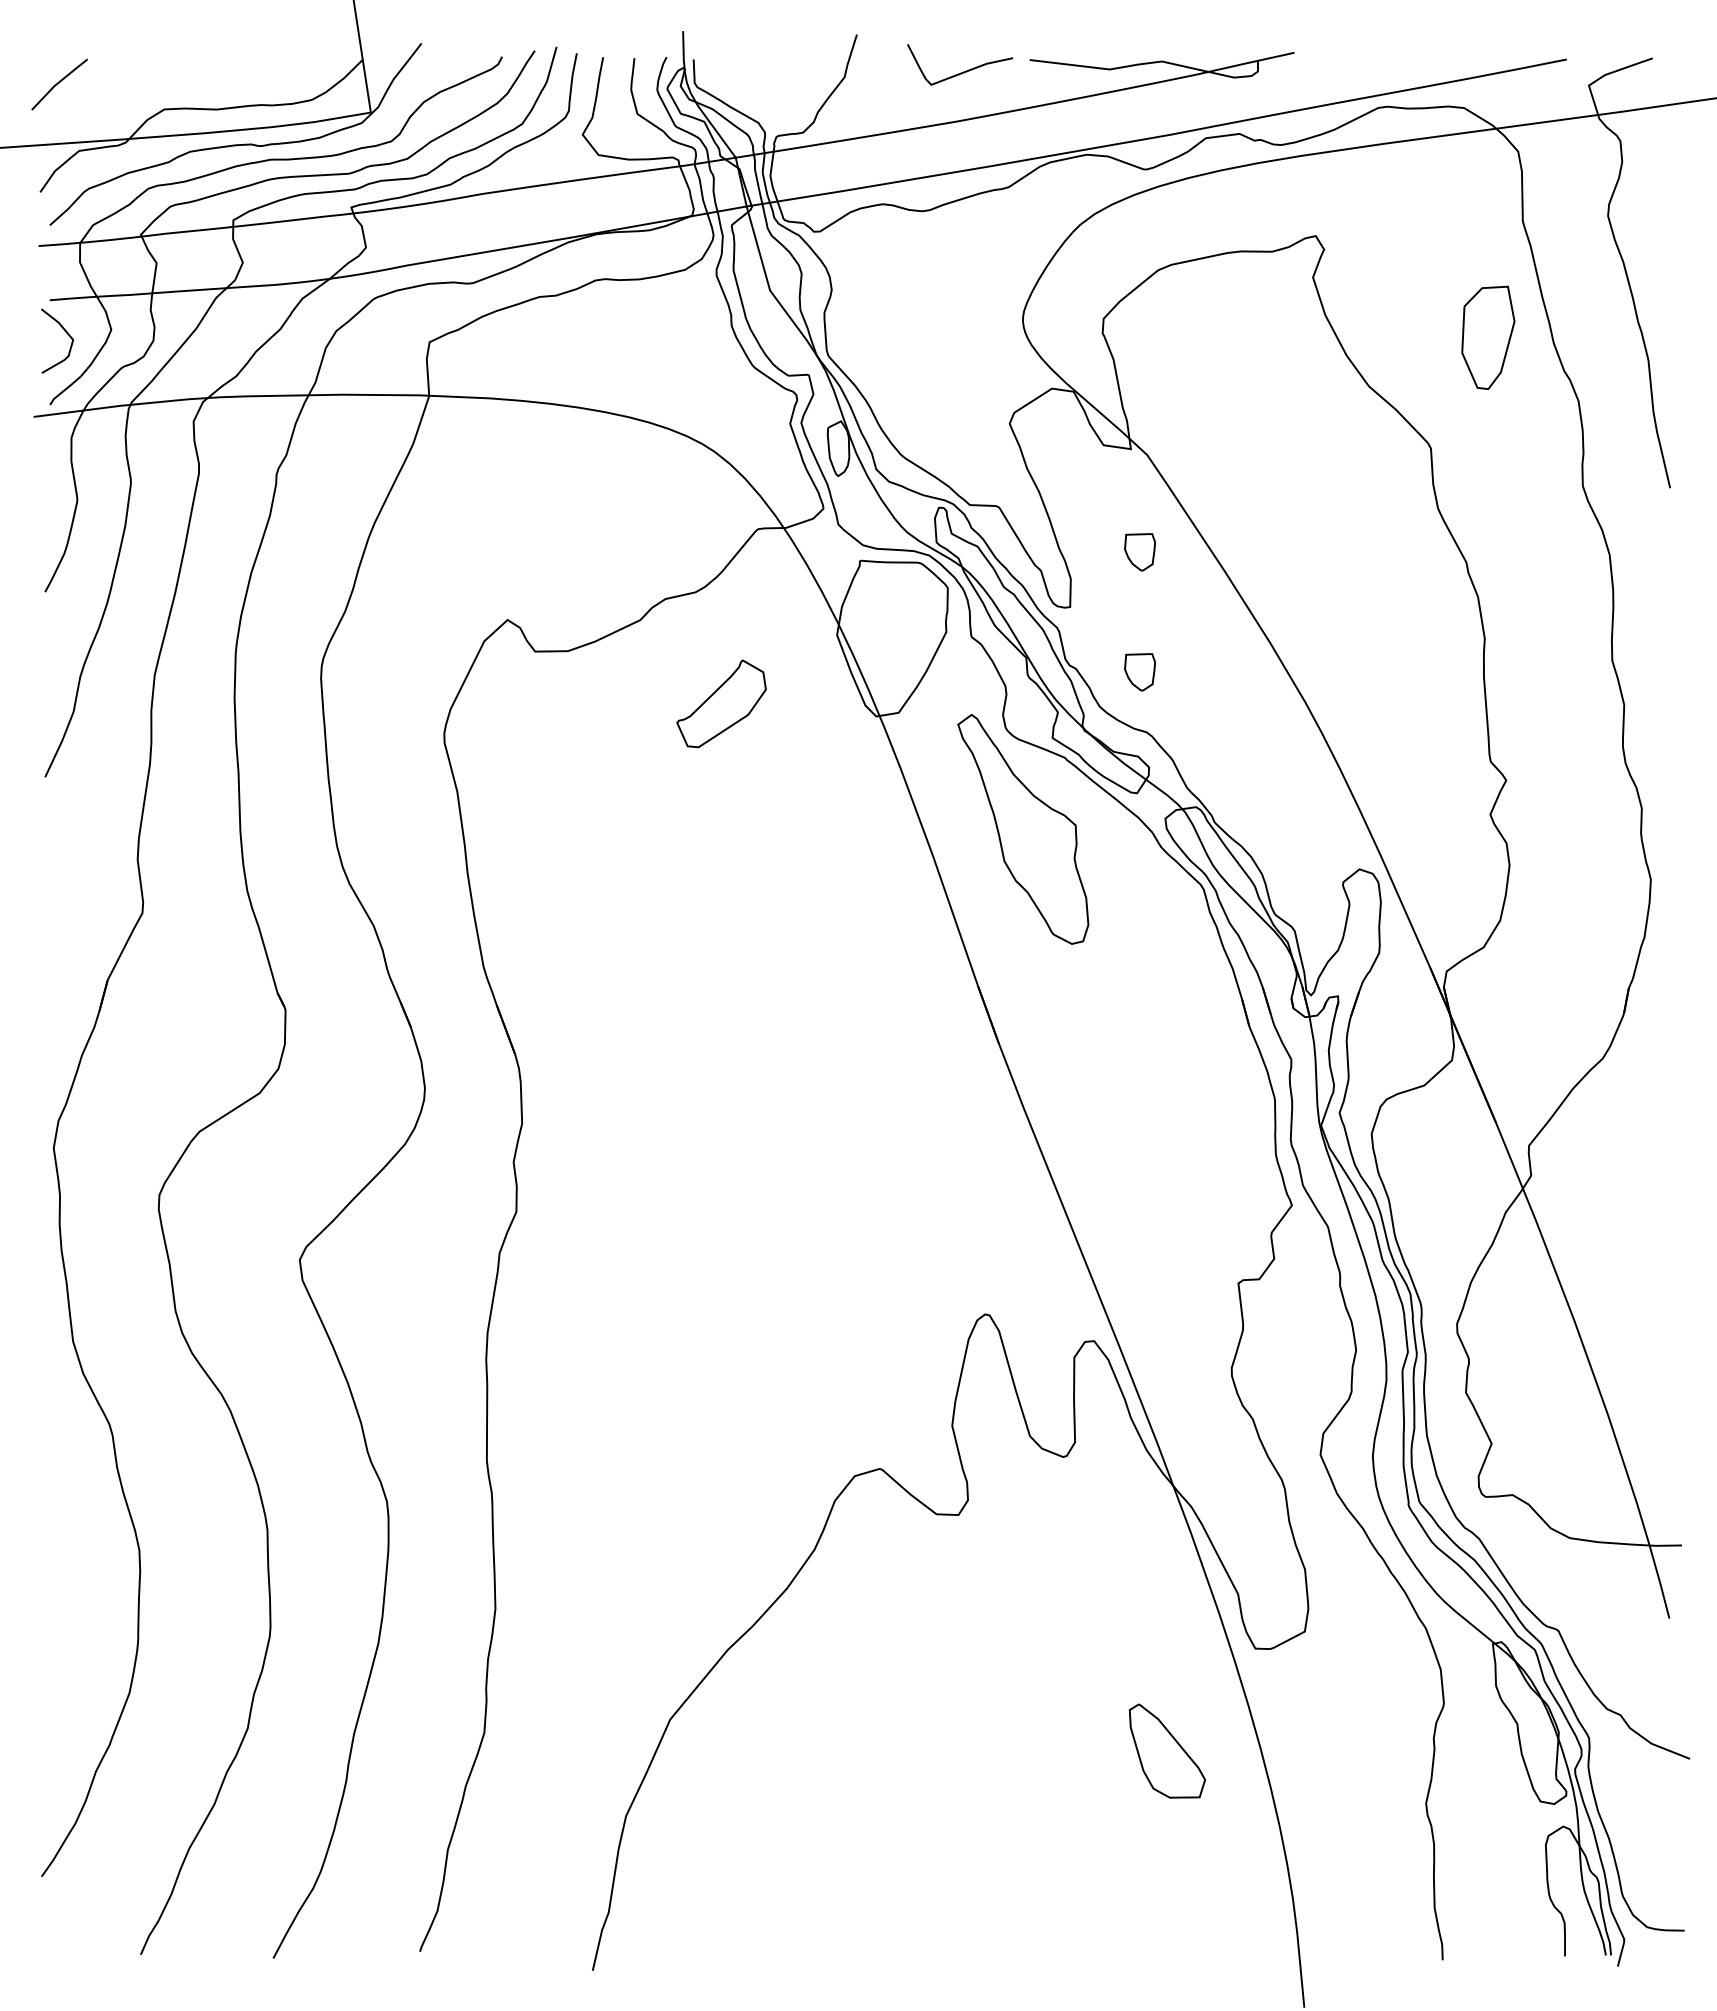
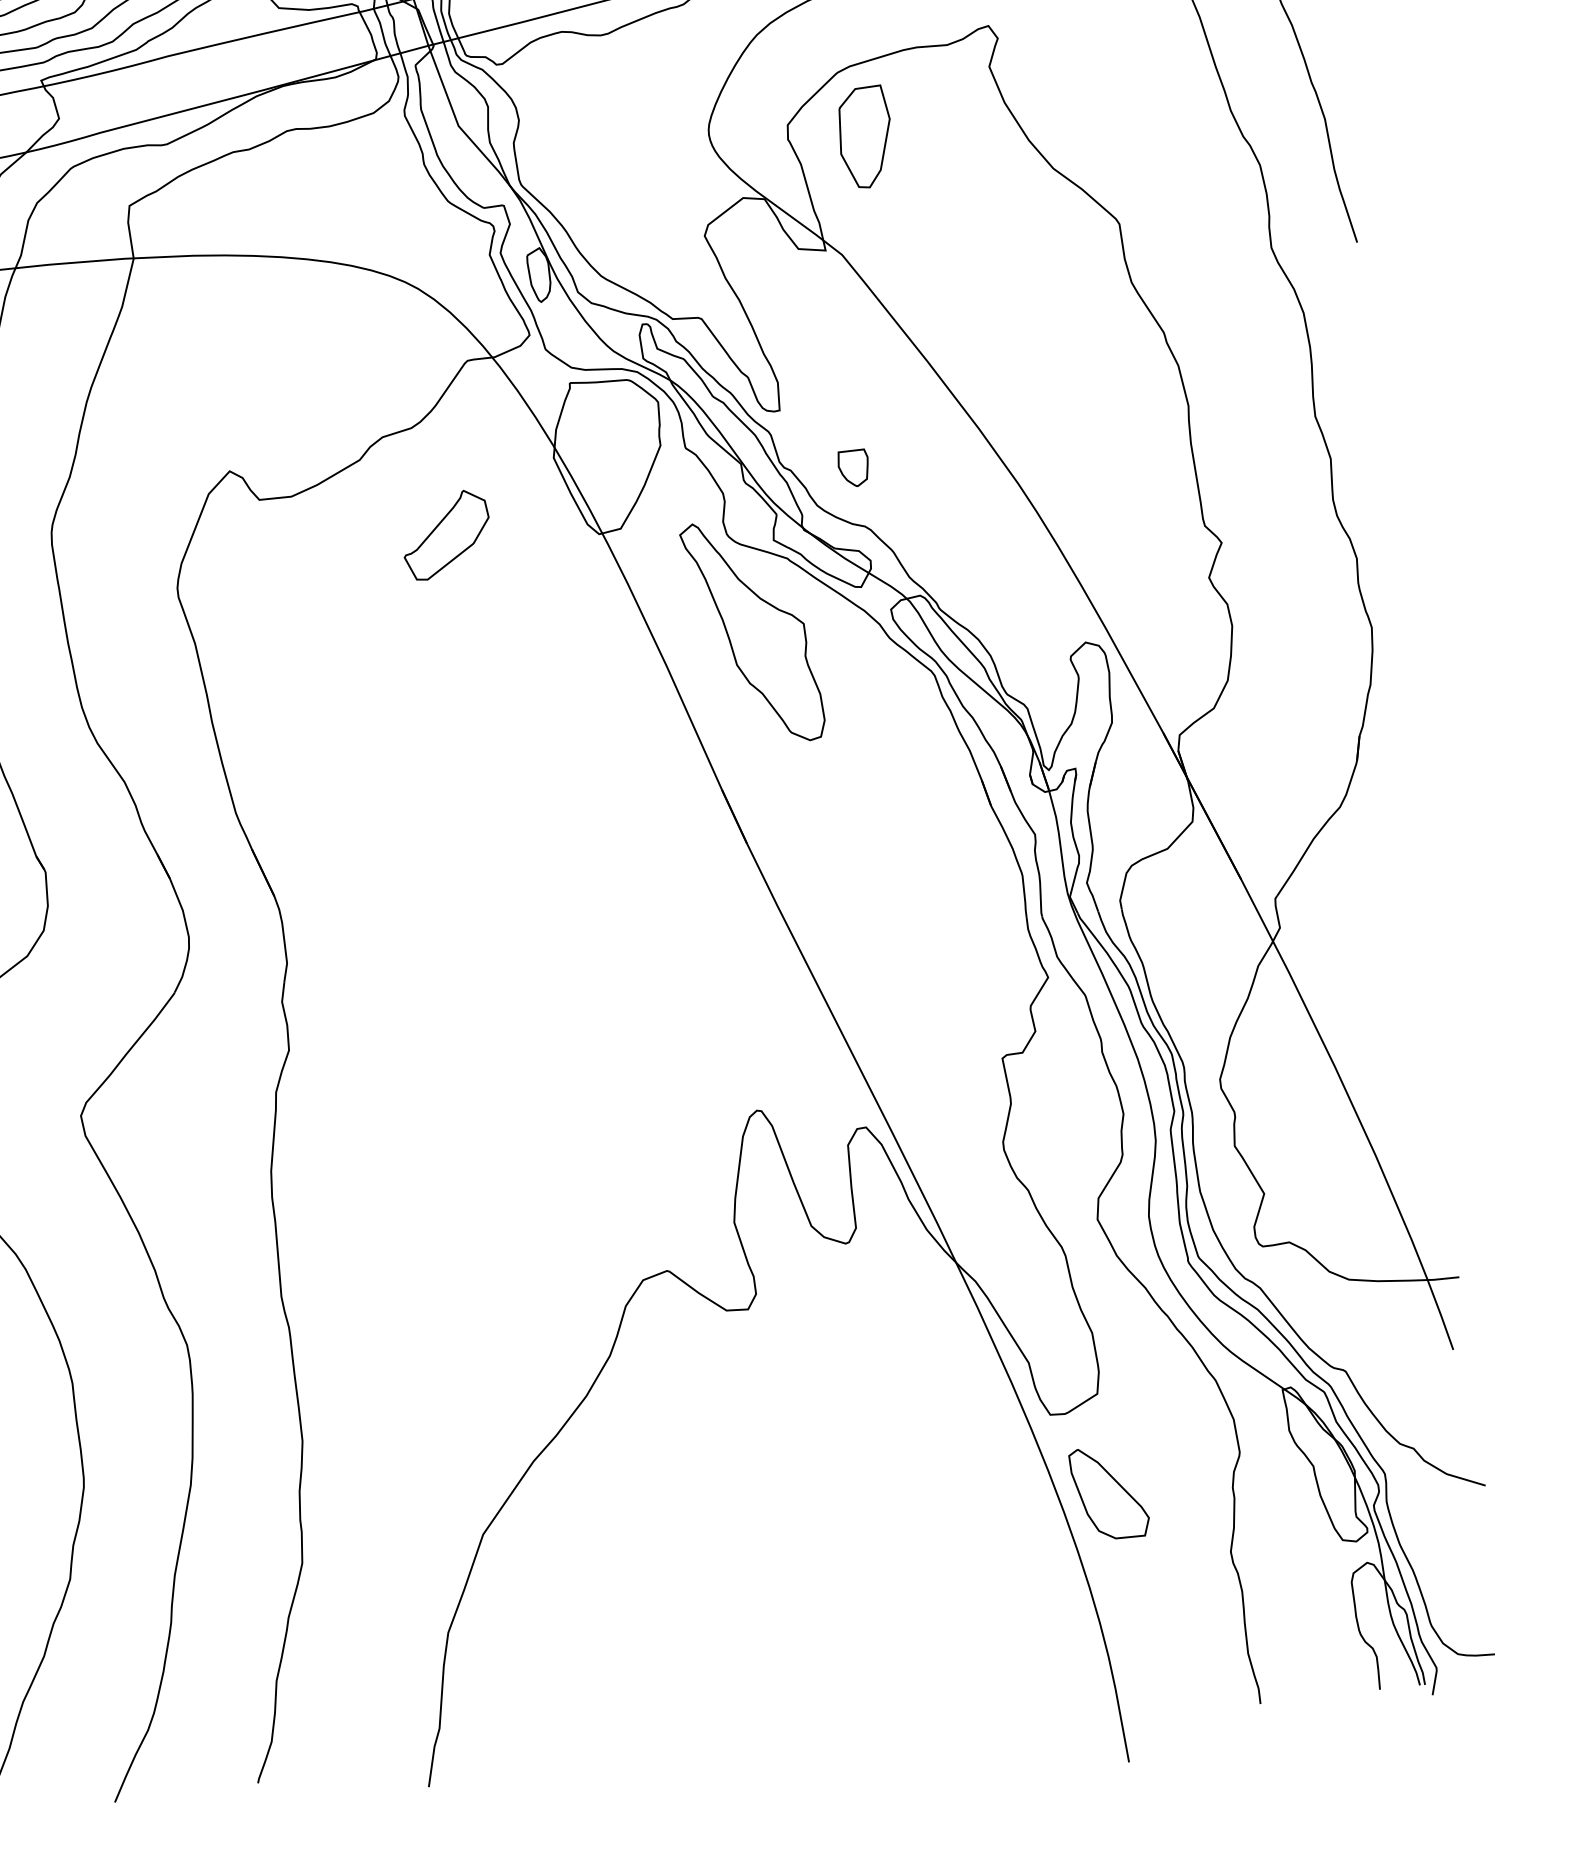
part: (1488, 337) -> (865, 136), moved
part: (1139, 552) -> (842, 351), removed
part: (1166, 1750) -> (1108, 1492), moved

